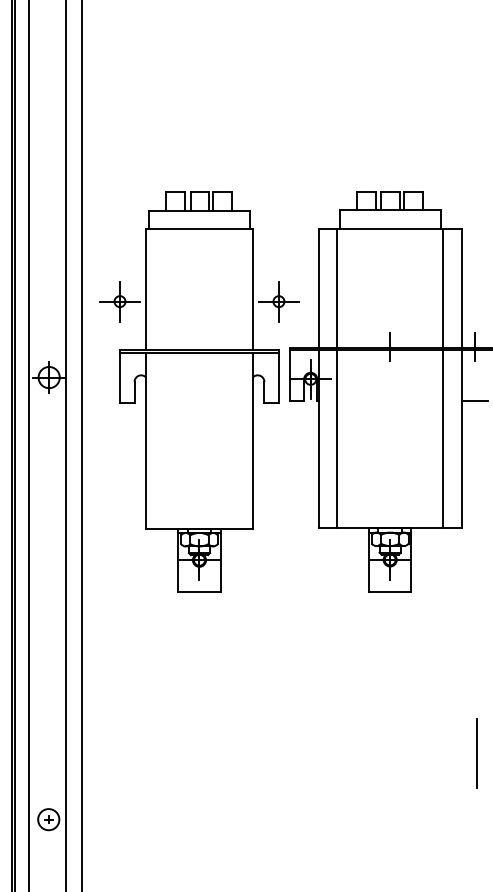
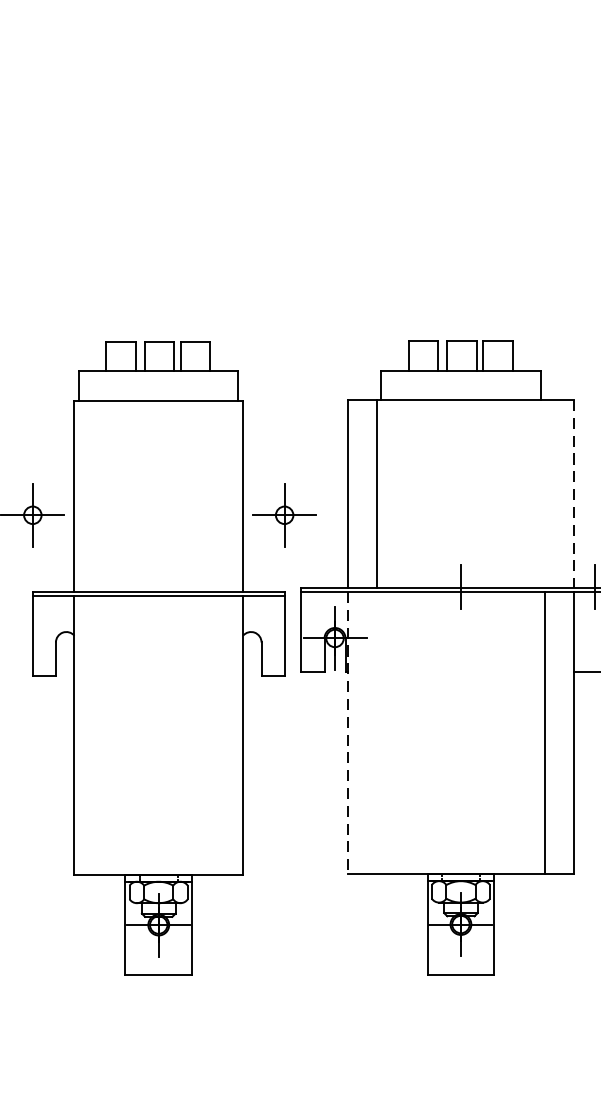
line: (443, 287) -> (545, 492), removed
line: (461, 288) -> (573, 494), solid -> dashed
line: (318, 439) -> (347, 733), solid -> dashed
line: (337, 439) -> (377, 733), removed

